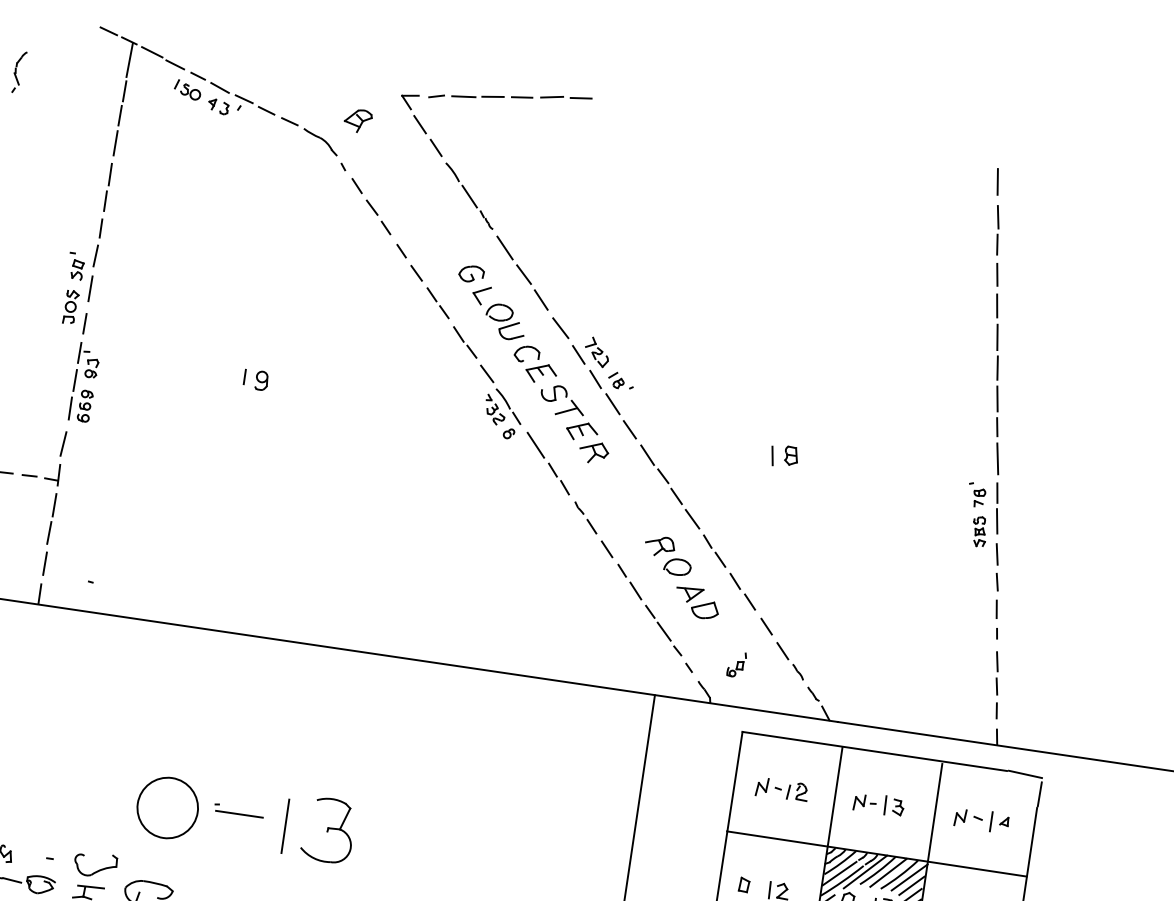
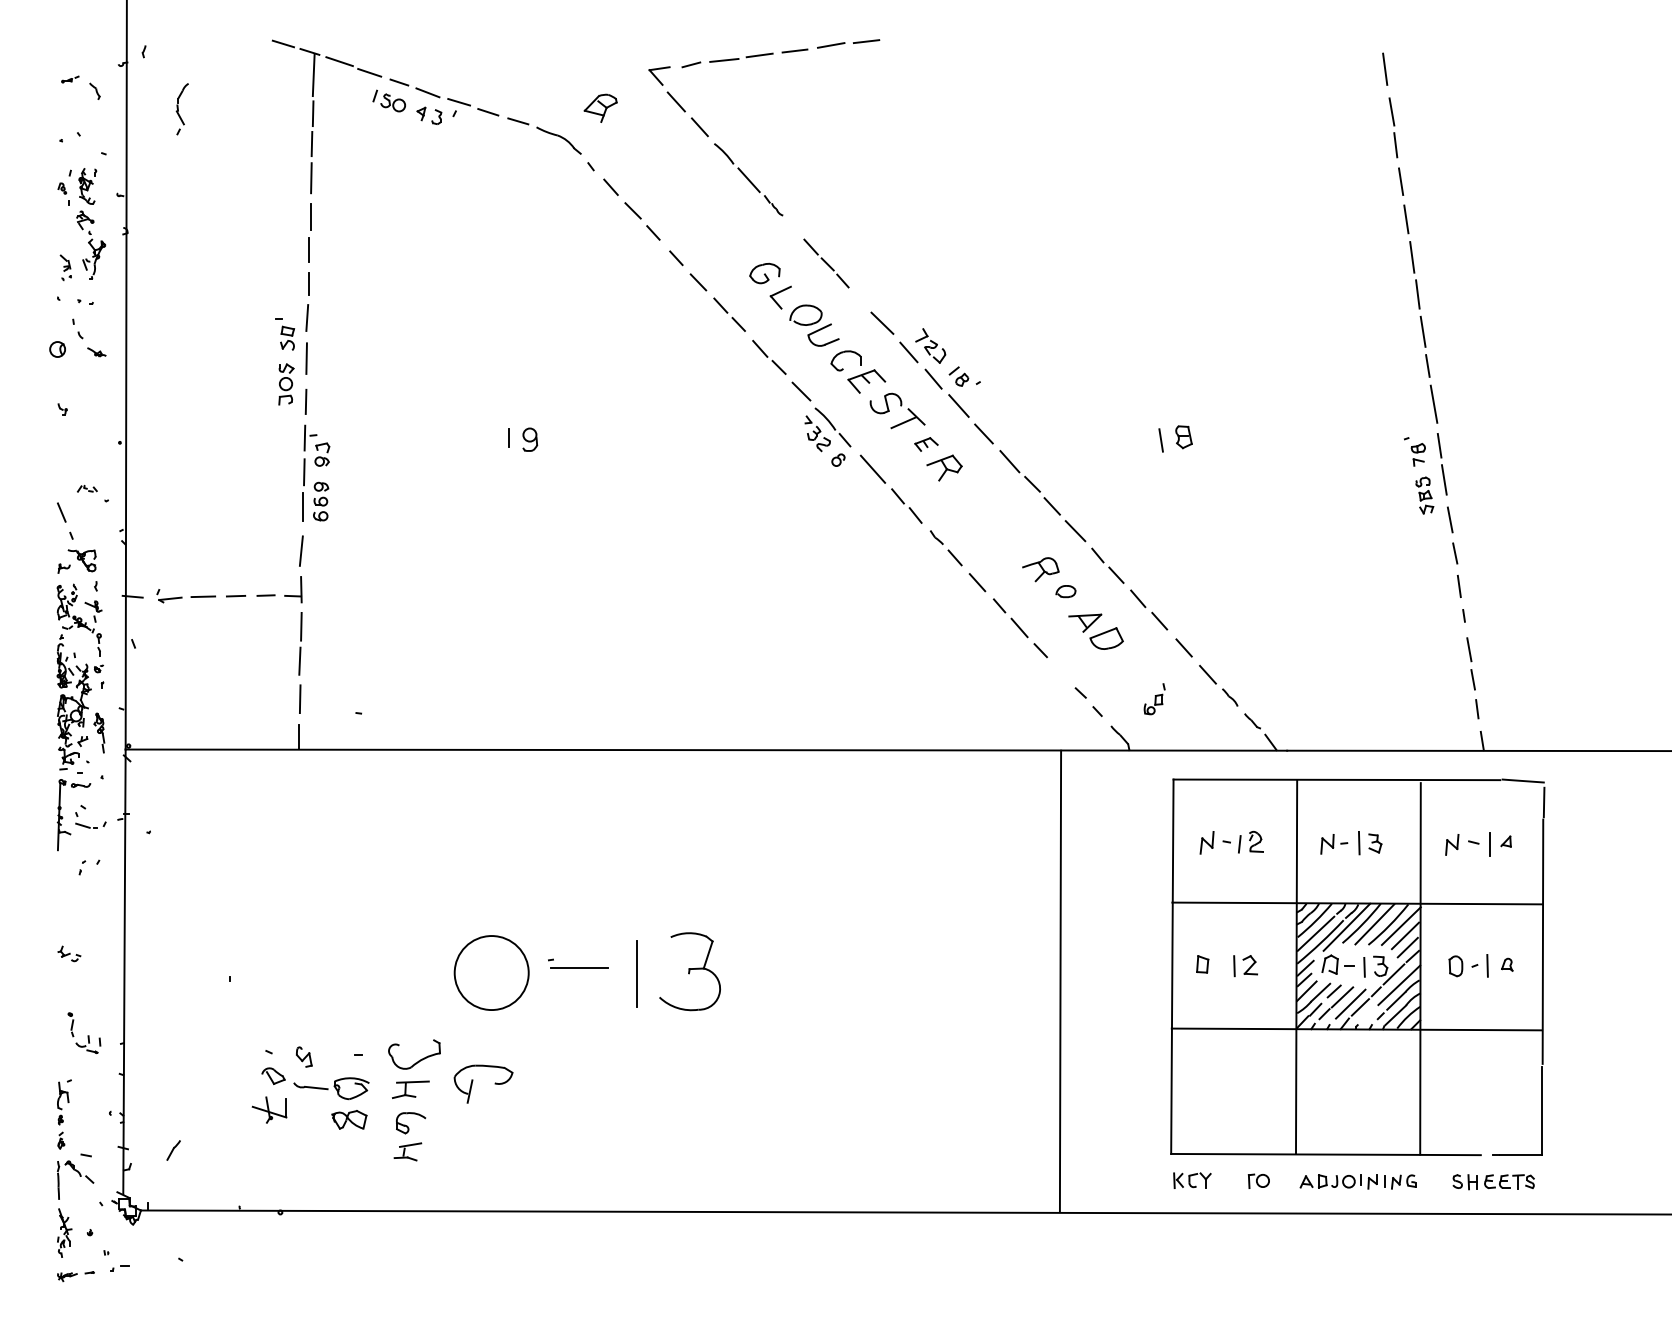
part: (522, 273) -> (826, 263), size x0.6
part: (582, 431) -> (926, 444), size x0.6
part: (677, 566) -> (1065, 591), size x0.6
line: (663, 631) -> (1060, 671), removed

